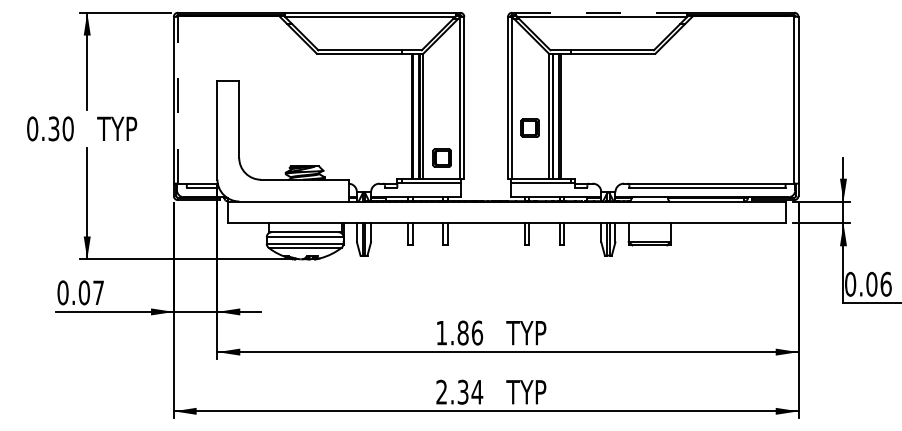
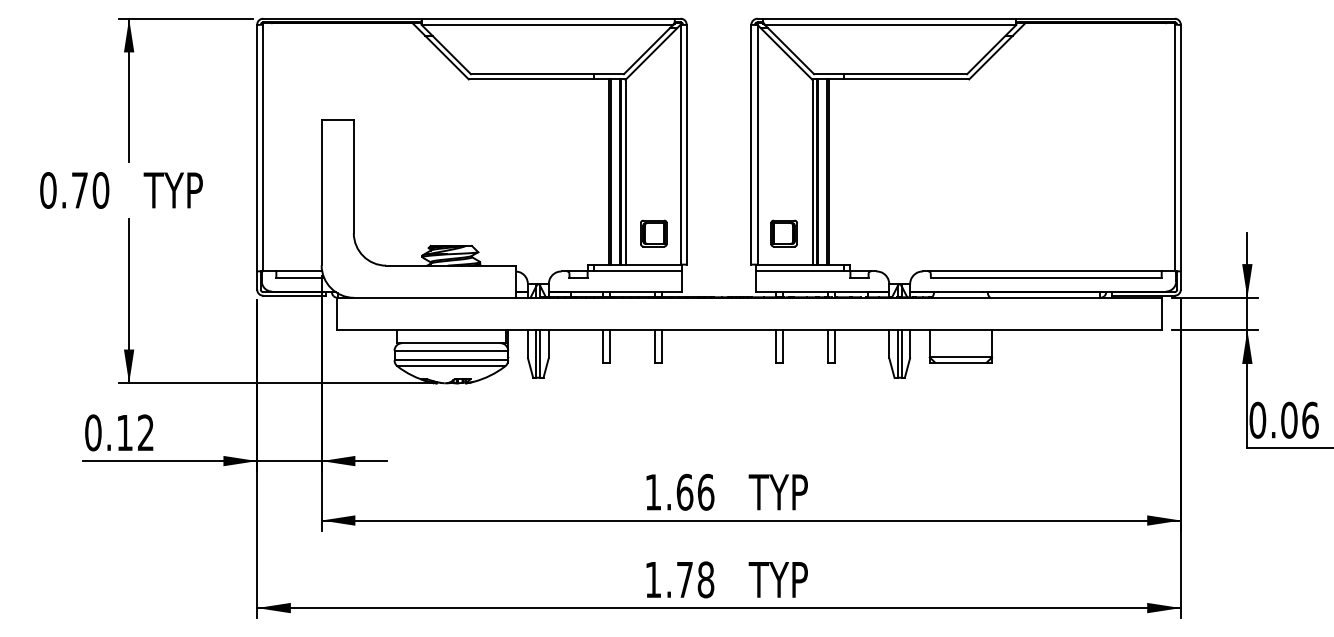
line: (601, 12) -> (889, 18), dashed -> solid
line: (178, 99) -> (264, 146), dashed -> solid
part: (529, 127) -> (783, 232), moved
text: (53, 128) -> (79, 189), 0.30 -> 0.70
text: (90, 292) -> (133, 432), 0.07 -> 0.12
text: (462, 332) -> (684, 491), 1.86 -> 1.66
text: (459, 391) -> (679, 578), 2.34 -> 1.78

